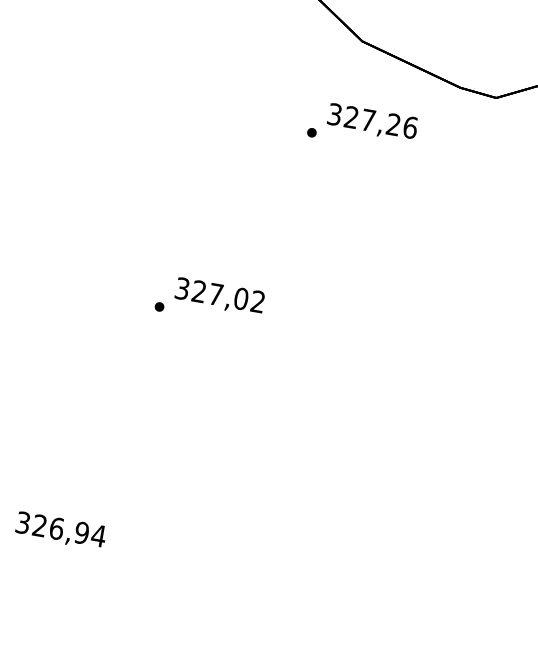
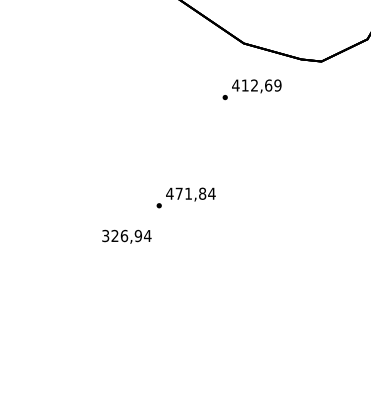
text: (371, 120) -> (256, 85), 327,26 -> 412,69
text: (219, 294) -> (190, 193), 327,02 -> 471,84
text: (60, 530) -> (126, 236), moved

